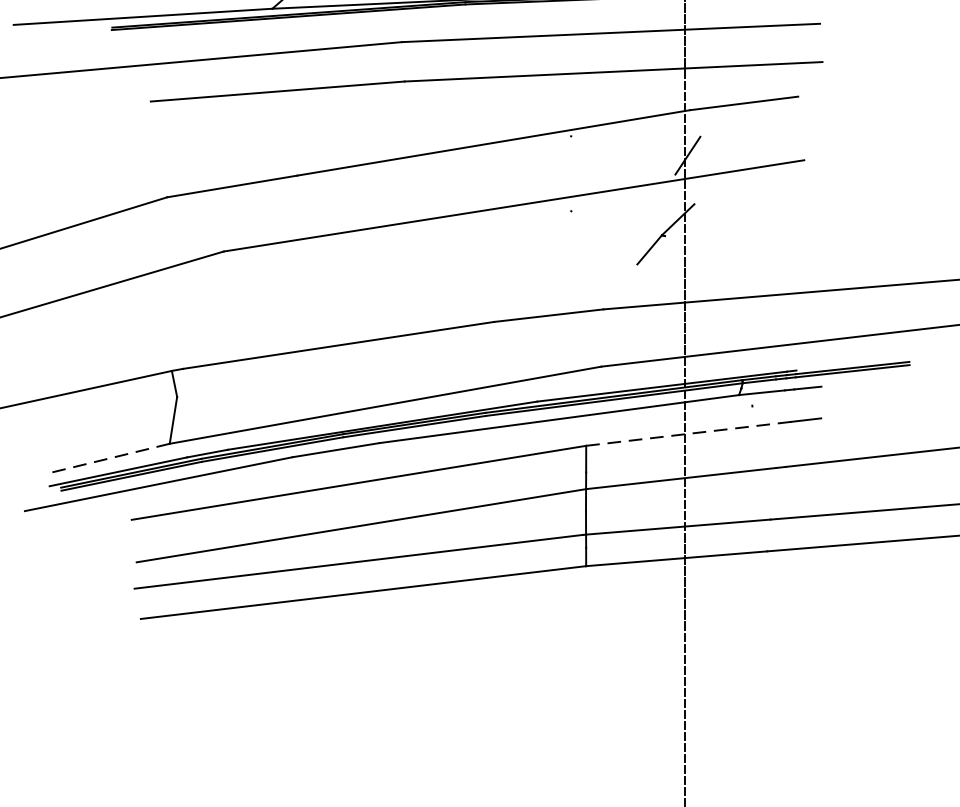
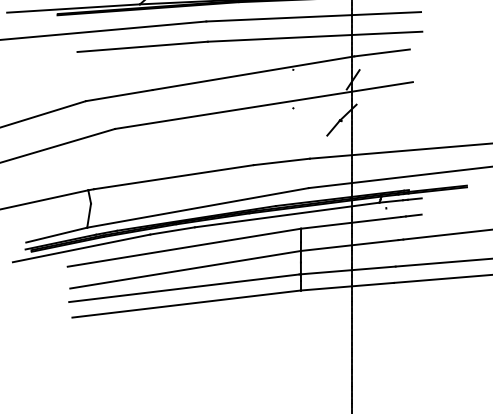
line: (684, 433) -> (351, 222), dashed -> solid
line: (109, 459) -> (56, 235), dashed -> solid

